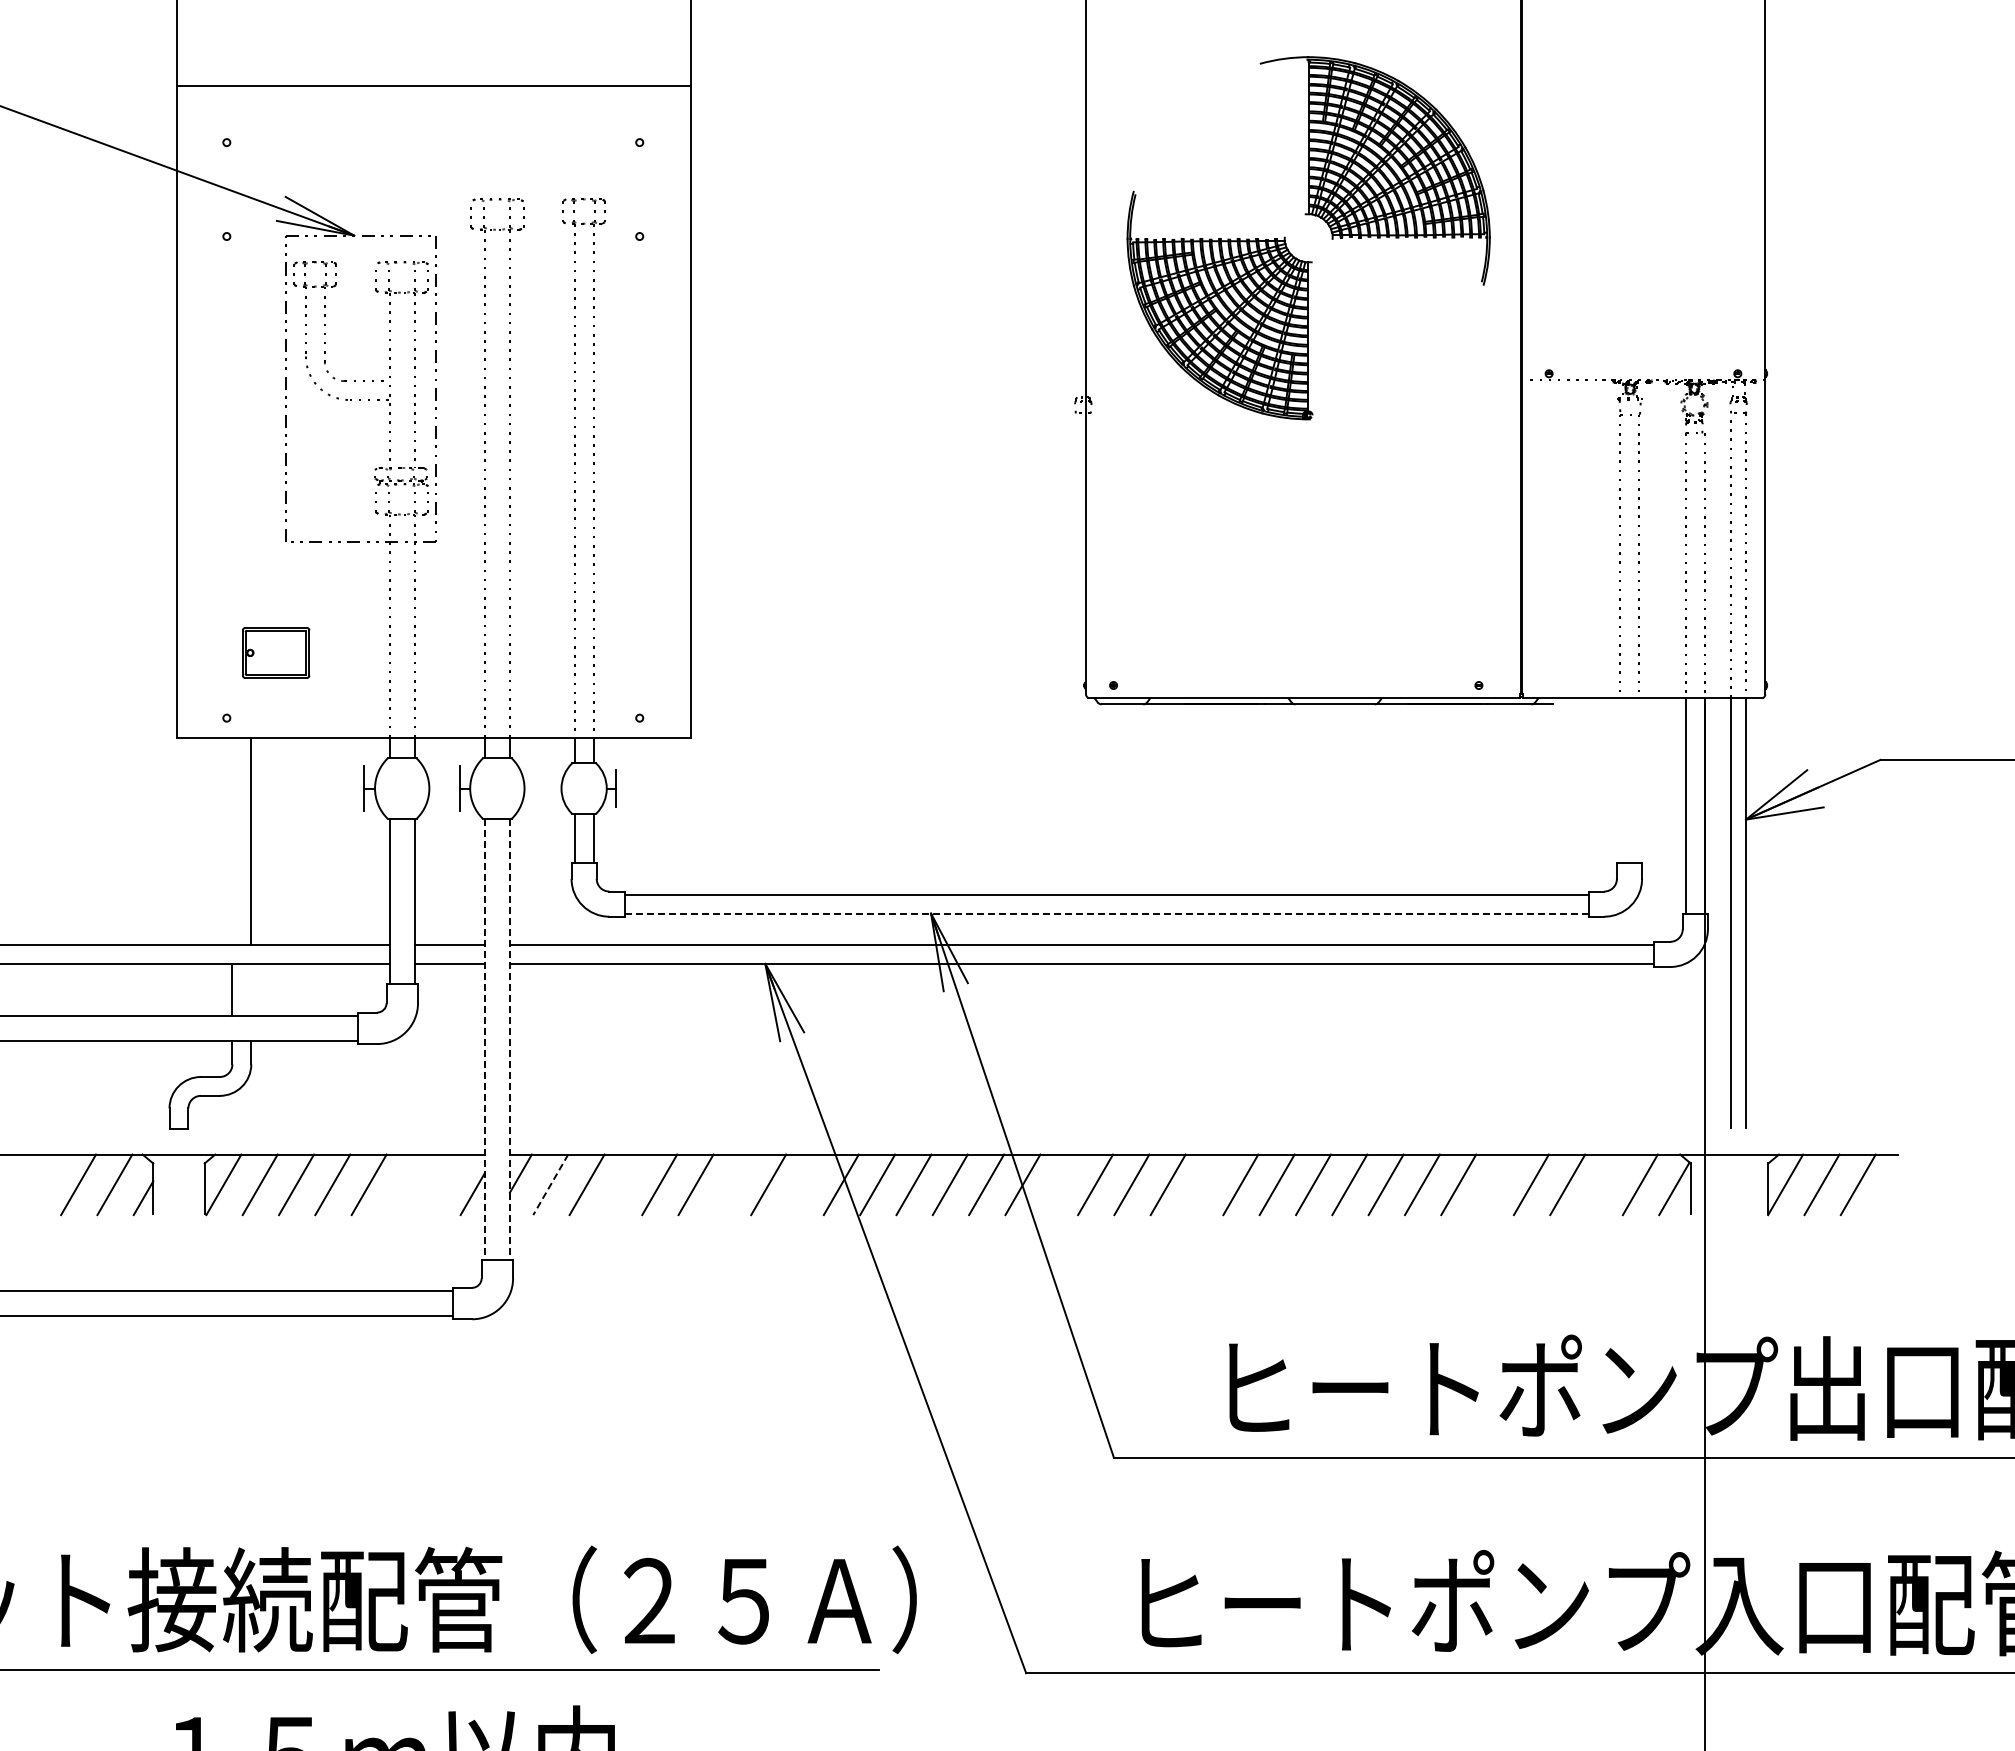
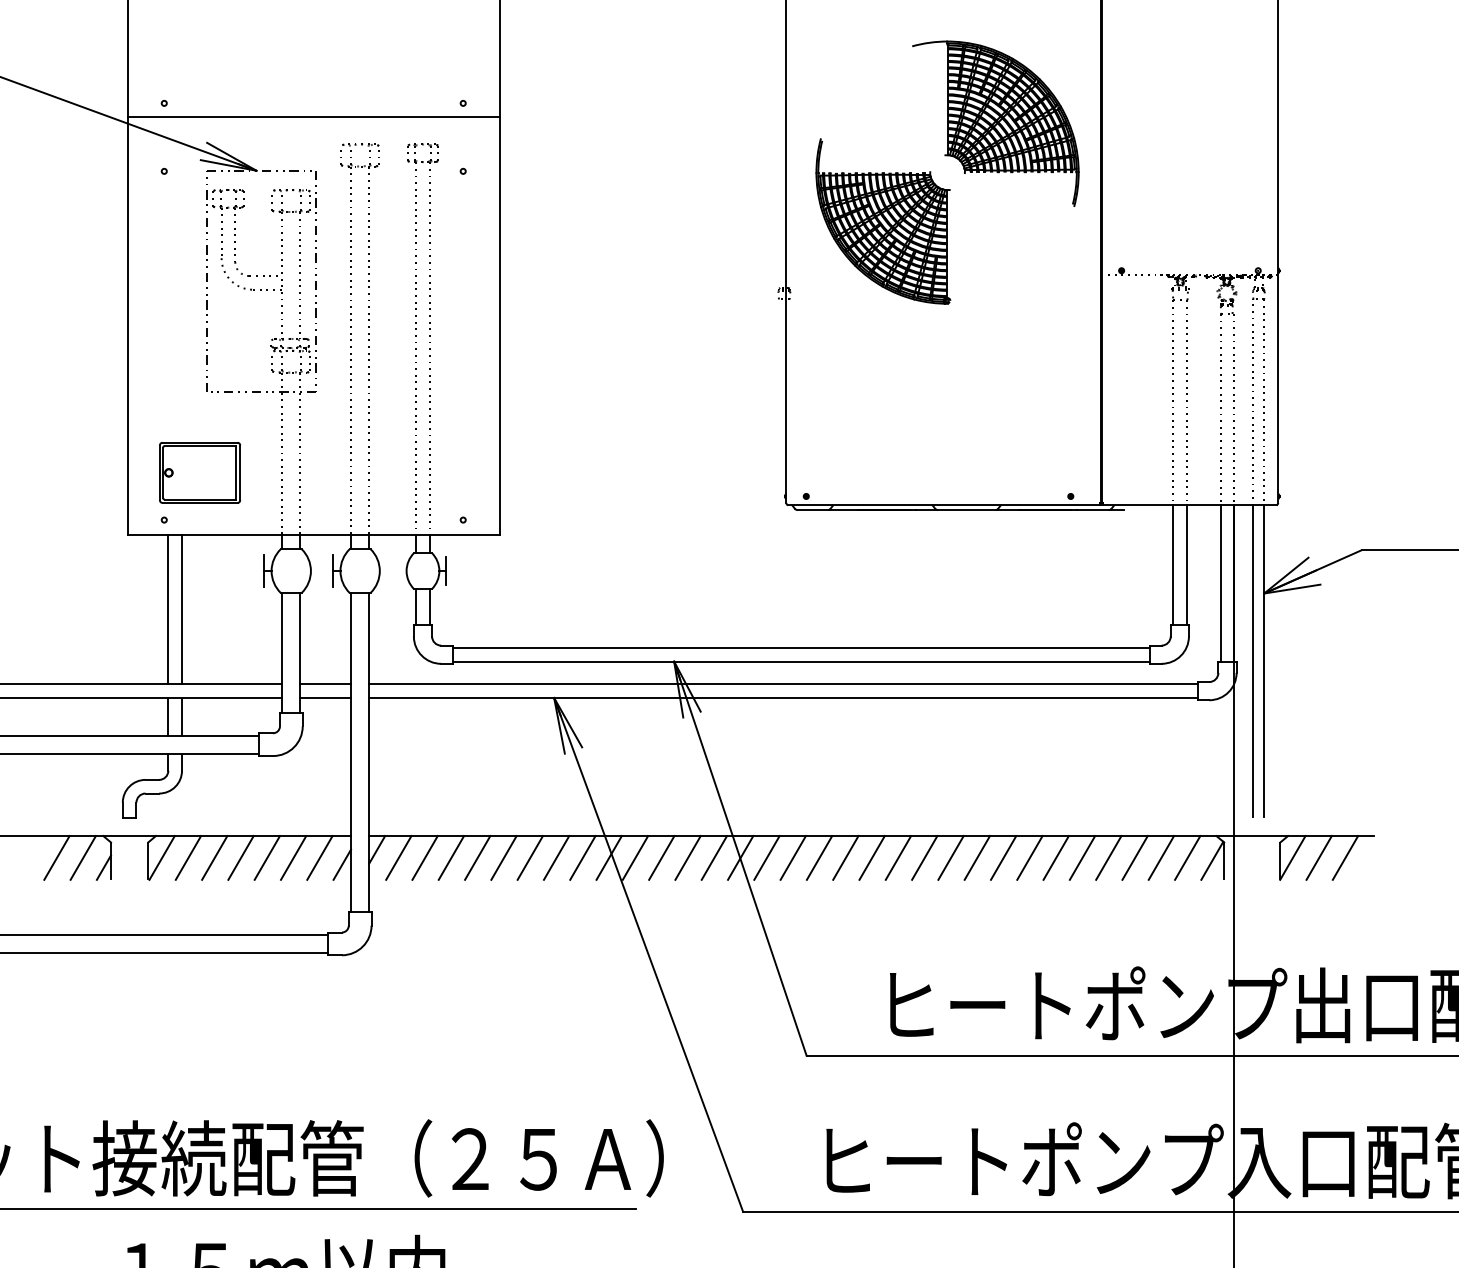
line: (433, 85) -> (313, 117), moved
part: (275, 652) -> (199, 472), size x1.67
line: (1620, 780) -> (1173, 565), added
line: (1638, 780) -> (1186, 565), added
line: (232, 841) -> (168, 609), added
line: (1106, 913) -> (801, 661), dashed -> solid
line: (251, 989) -> (182, 716), added
line: (484, 1039) -> (350, 752), dashed -> solid
line: (509, 1039) -> (368, 752), dashed -> solid
line: (405, 1184) -> (293, 857), added
line: (441, 1184) -> (319, 857), added
line: (550, 1184) -> (398, 857), dashed -> solid
line: (622, 1184) -> (450, 857), added
line: (731, 1184) -> (529, 857), added
line: (804, 1184) -> (582, 857), added
line: (1058, 1184) -> (766, 857), added
line: (1204, 1184) -> (872, 857), added
line: (1494, 1184) -> (1082, 857), added
line: (1603, 1184) -> (1161, 857), added

